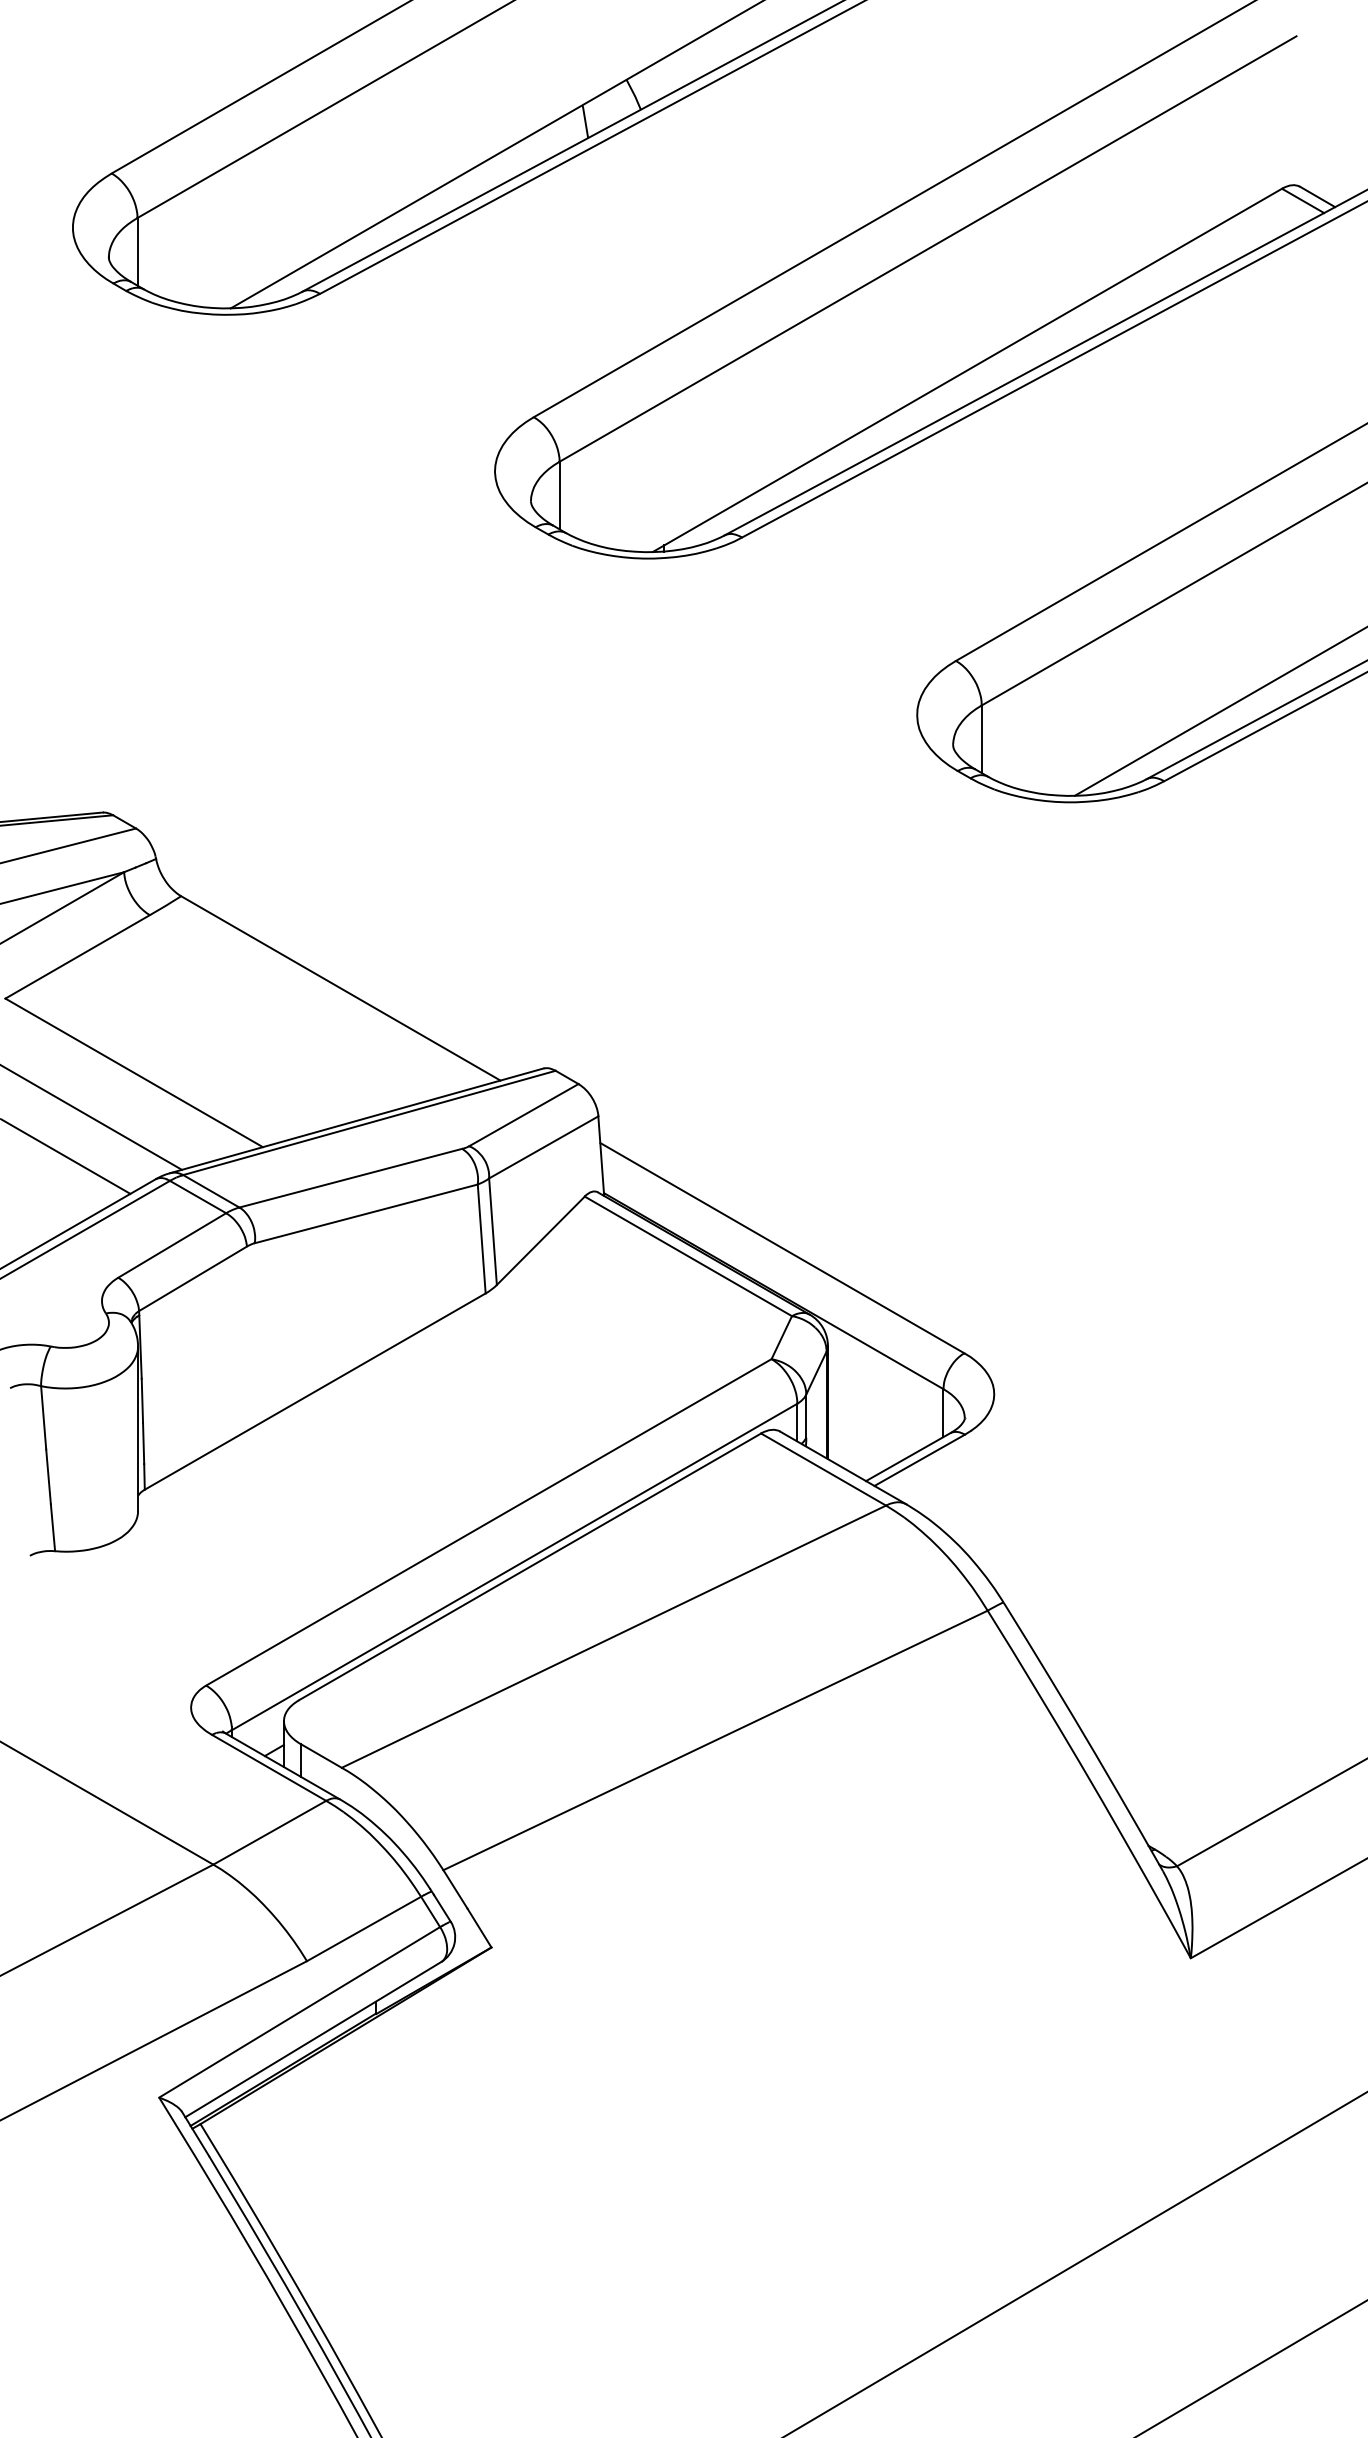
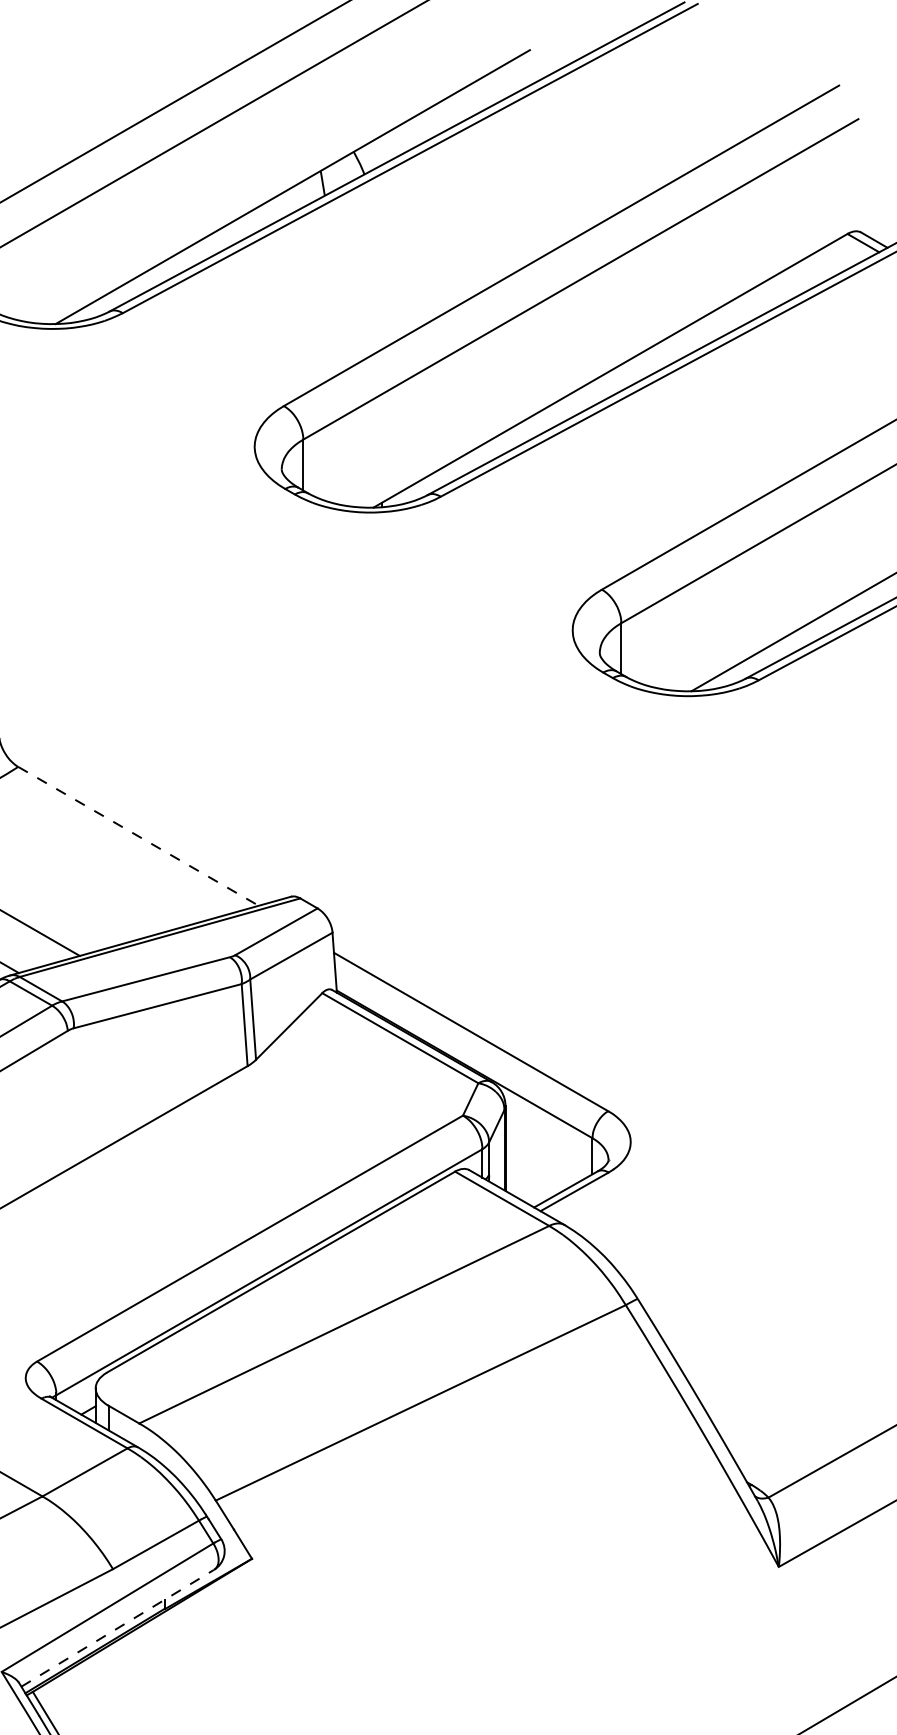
line: (341, 988) -> (139, 836), solid -> dashed
line: (313, 2039) -> (117, 1628), solid -> dashed

